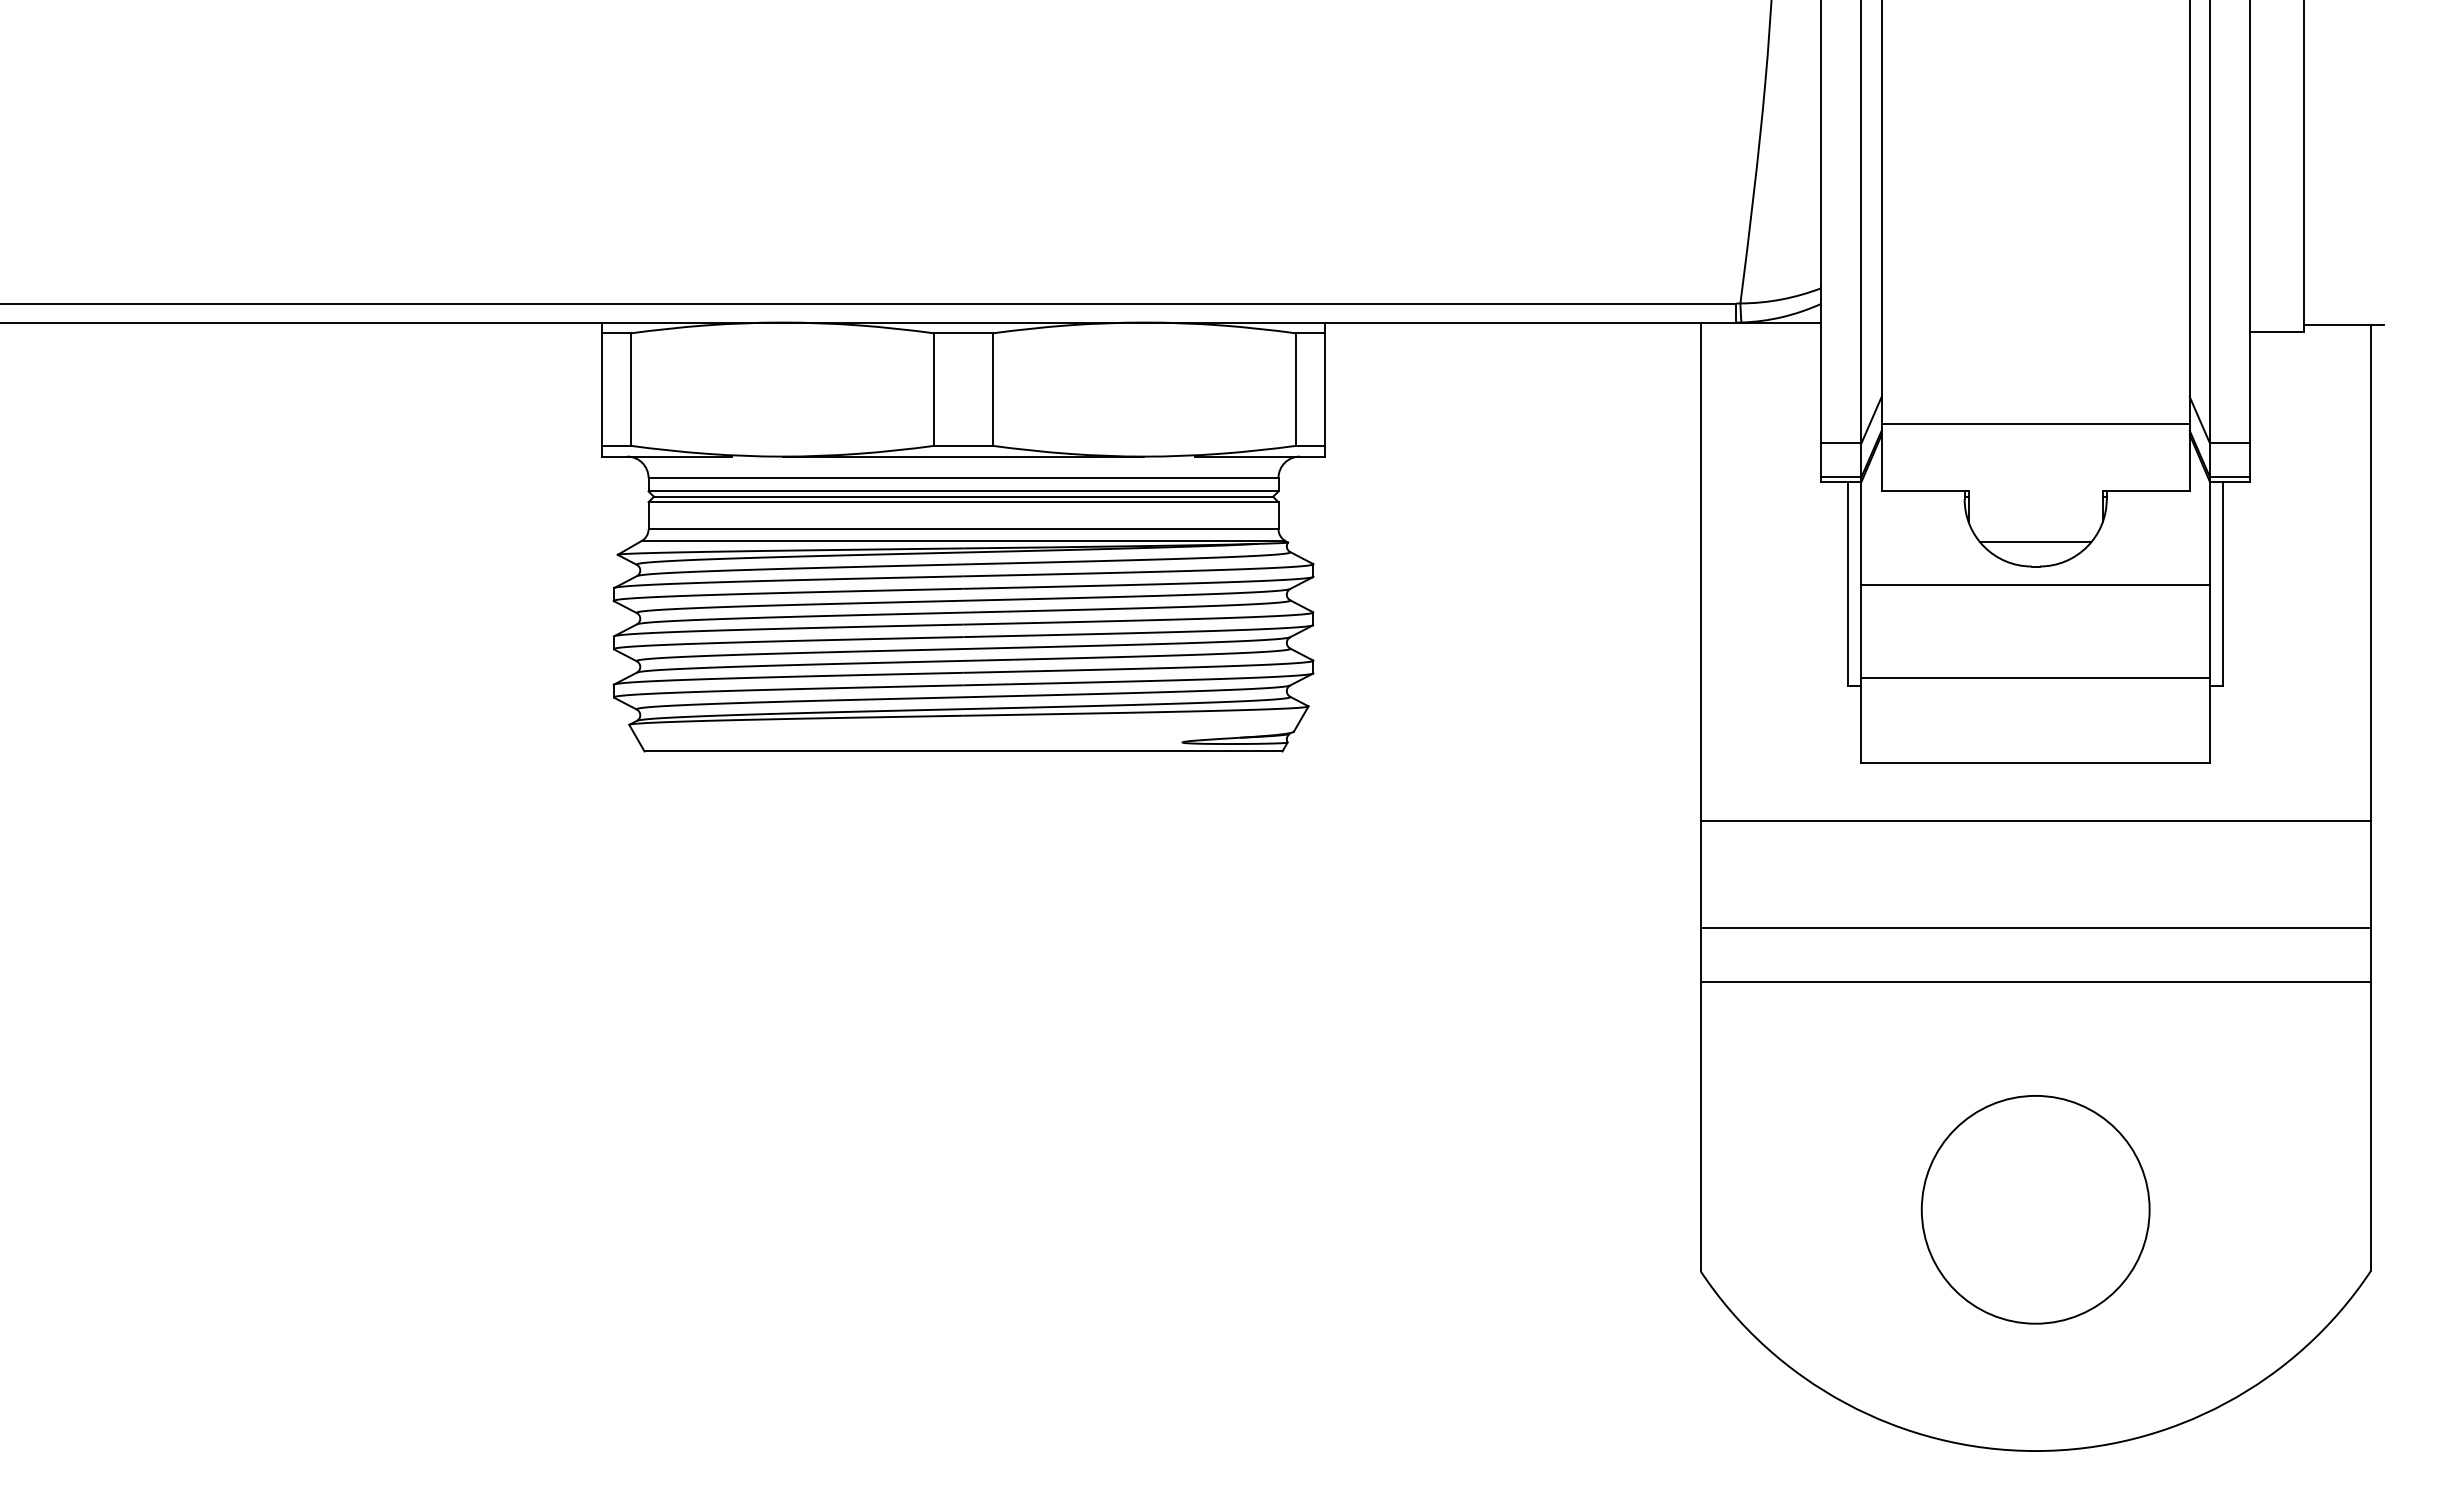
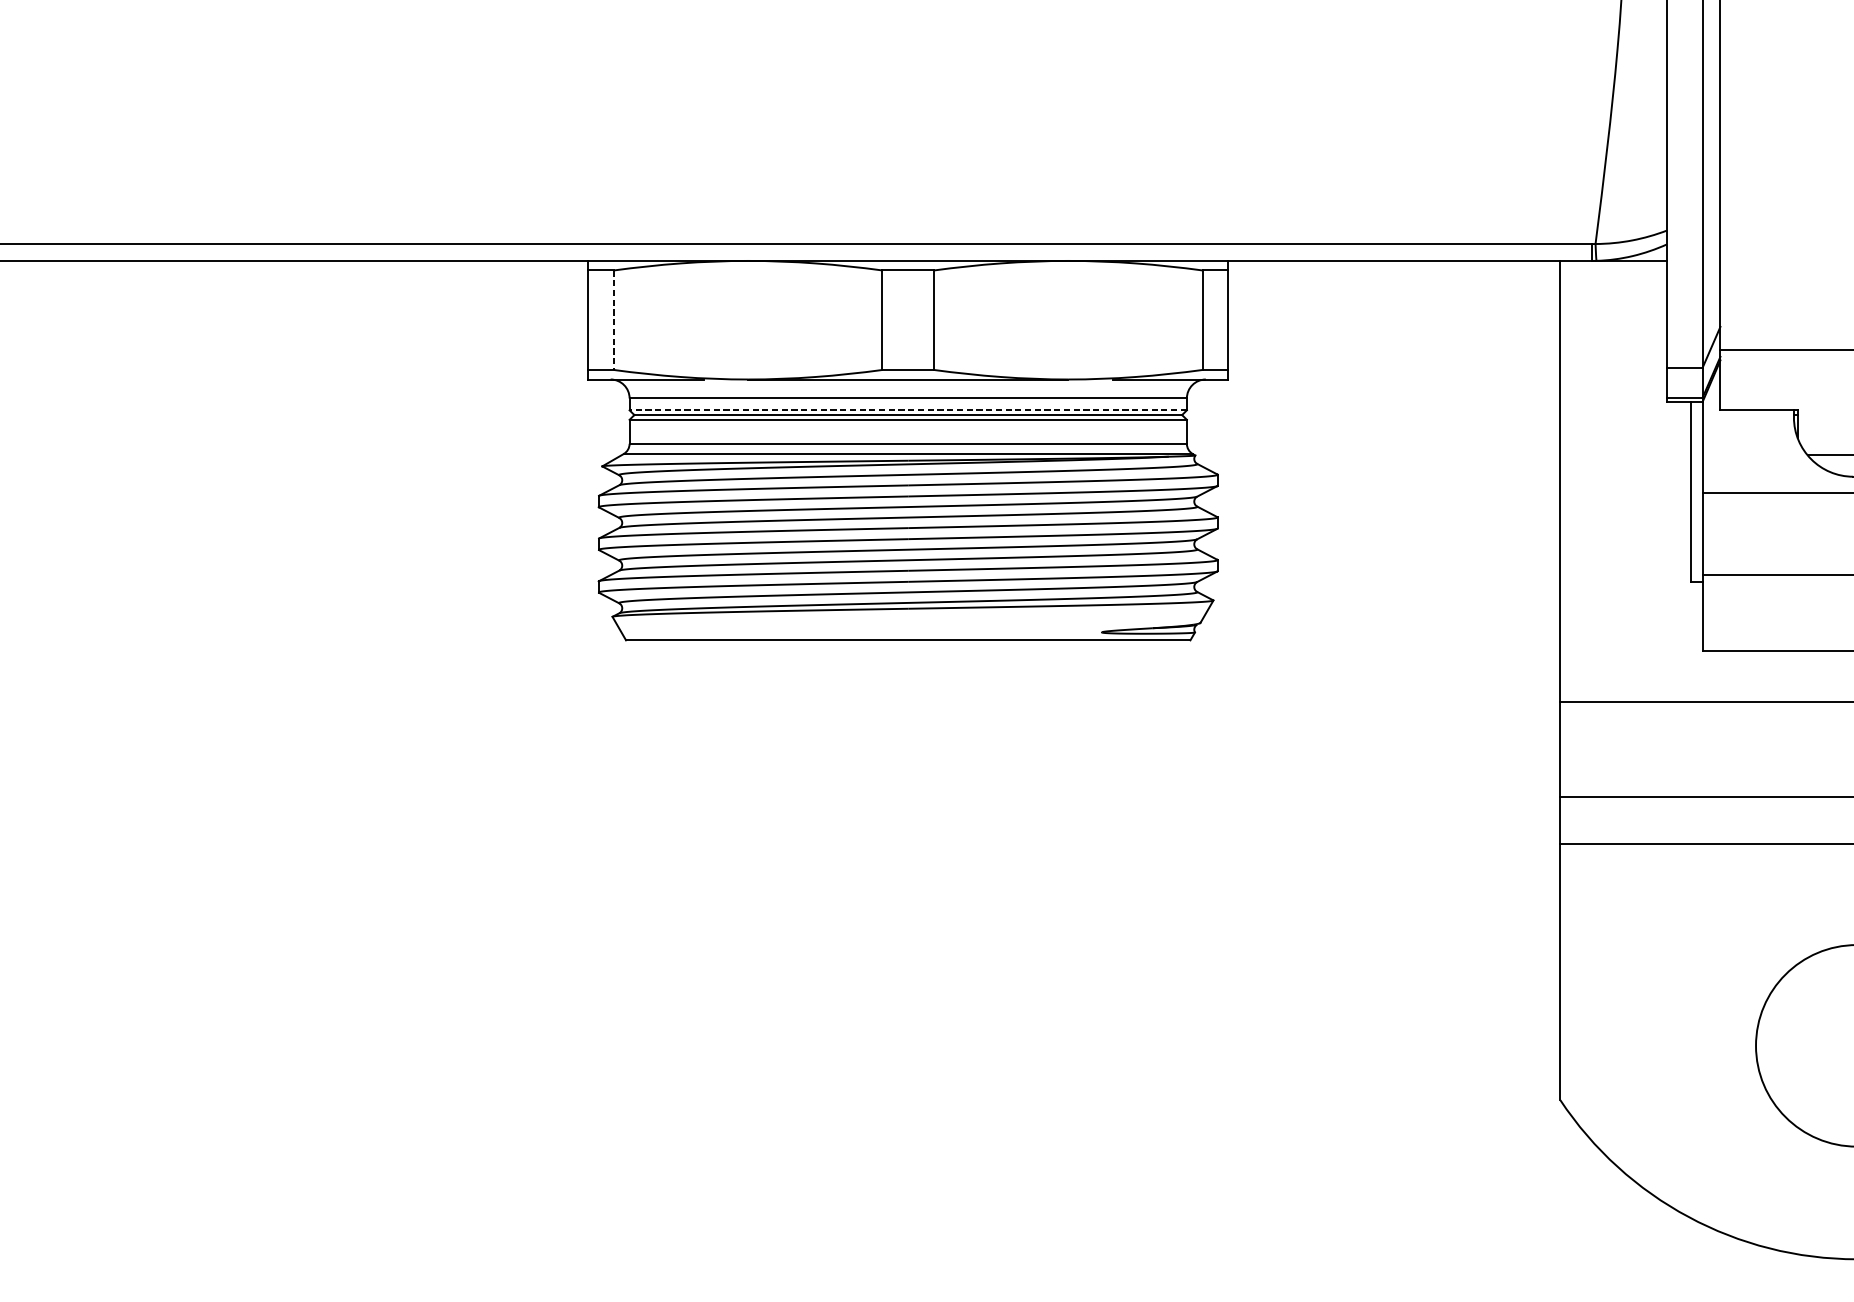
line: (630, 390) -> (613, 321), solid -> dashed
line: (963, 491) -> (908, 410), solid -> dashed

